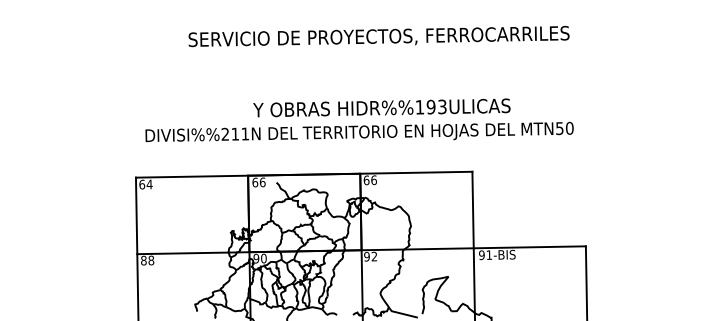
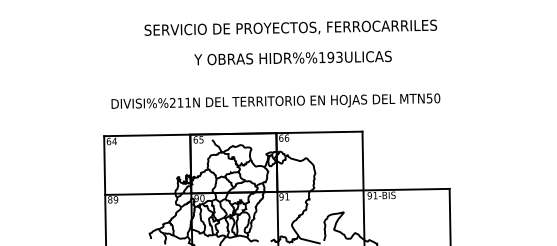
text: (381, 107) -> (292, 57), moved
text: (262, 182) -> (201, 139), 66 -> 65
text: (373, 256) -> (286, 196), 92 -> 91
text: (151, 260) -> (116, 199), 88 -> 89

